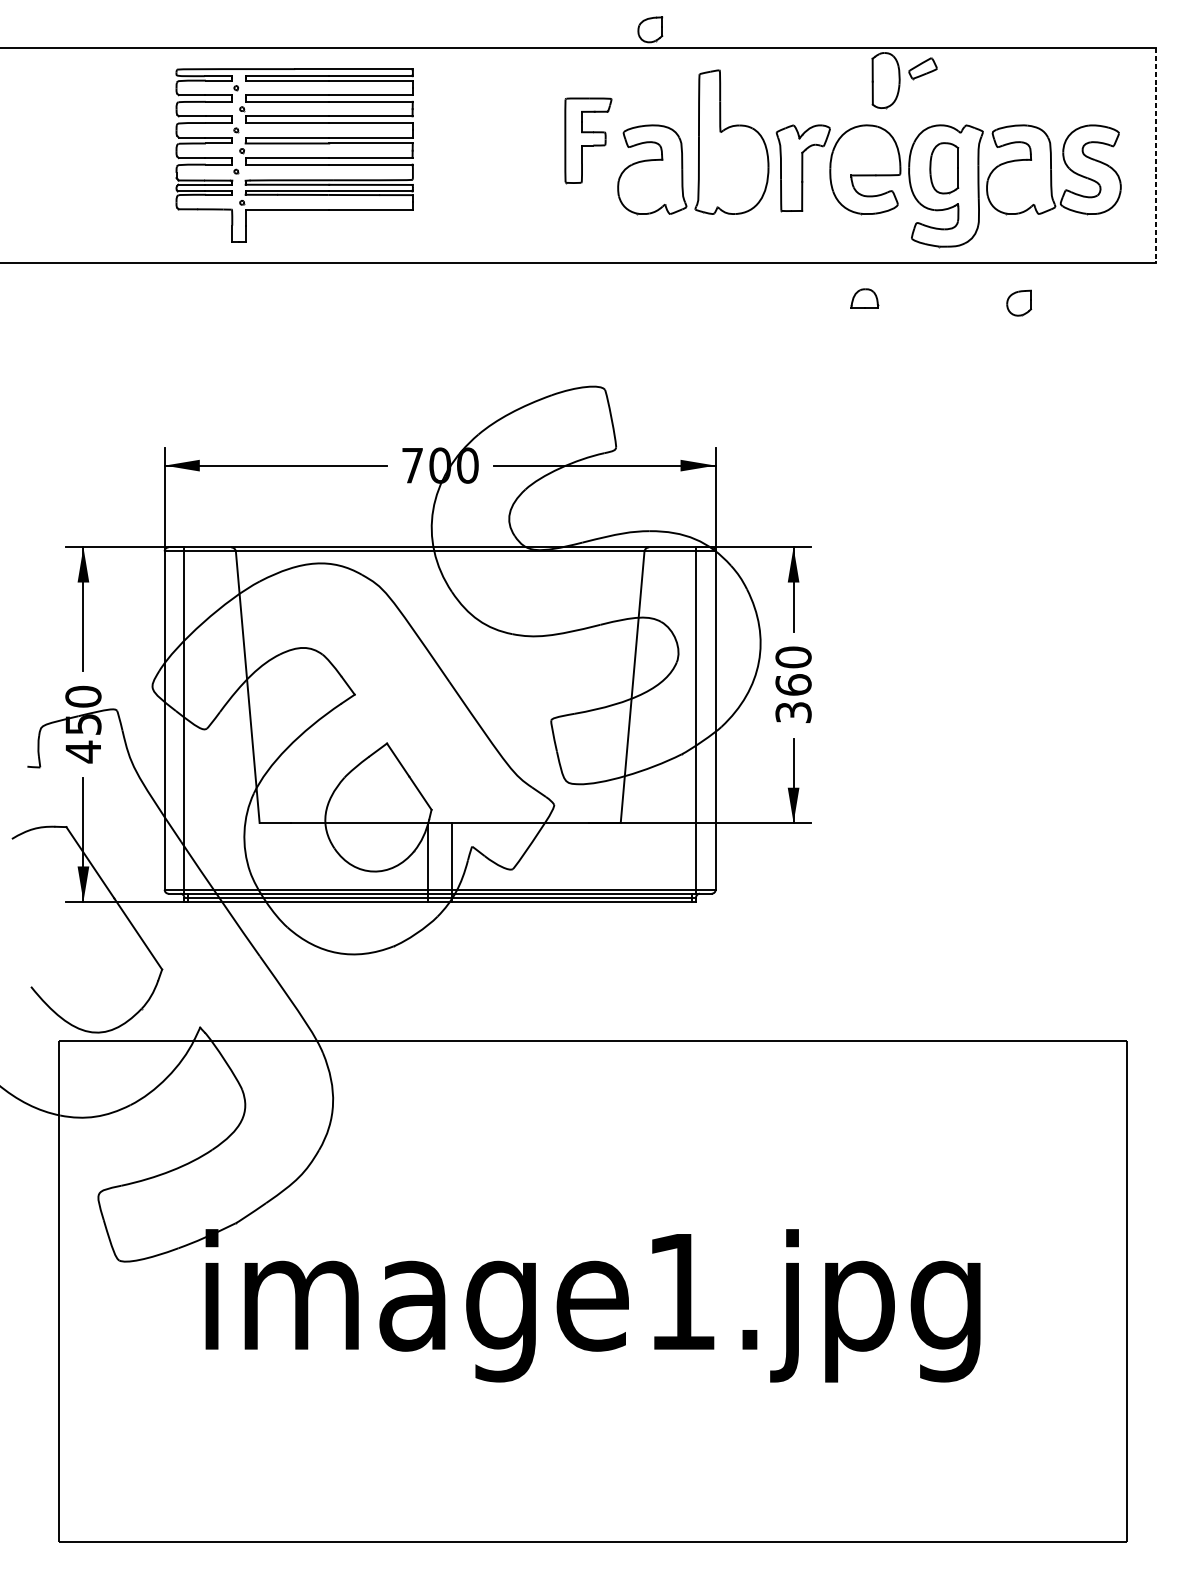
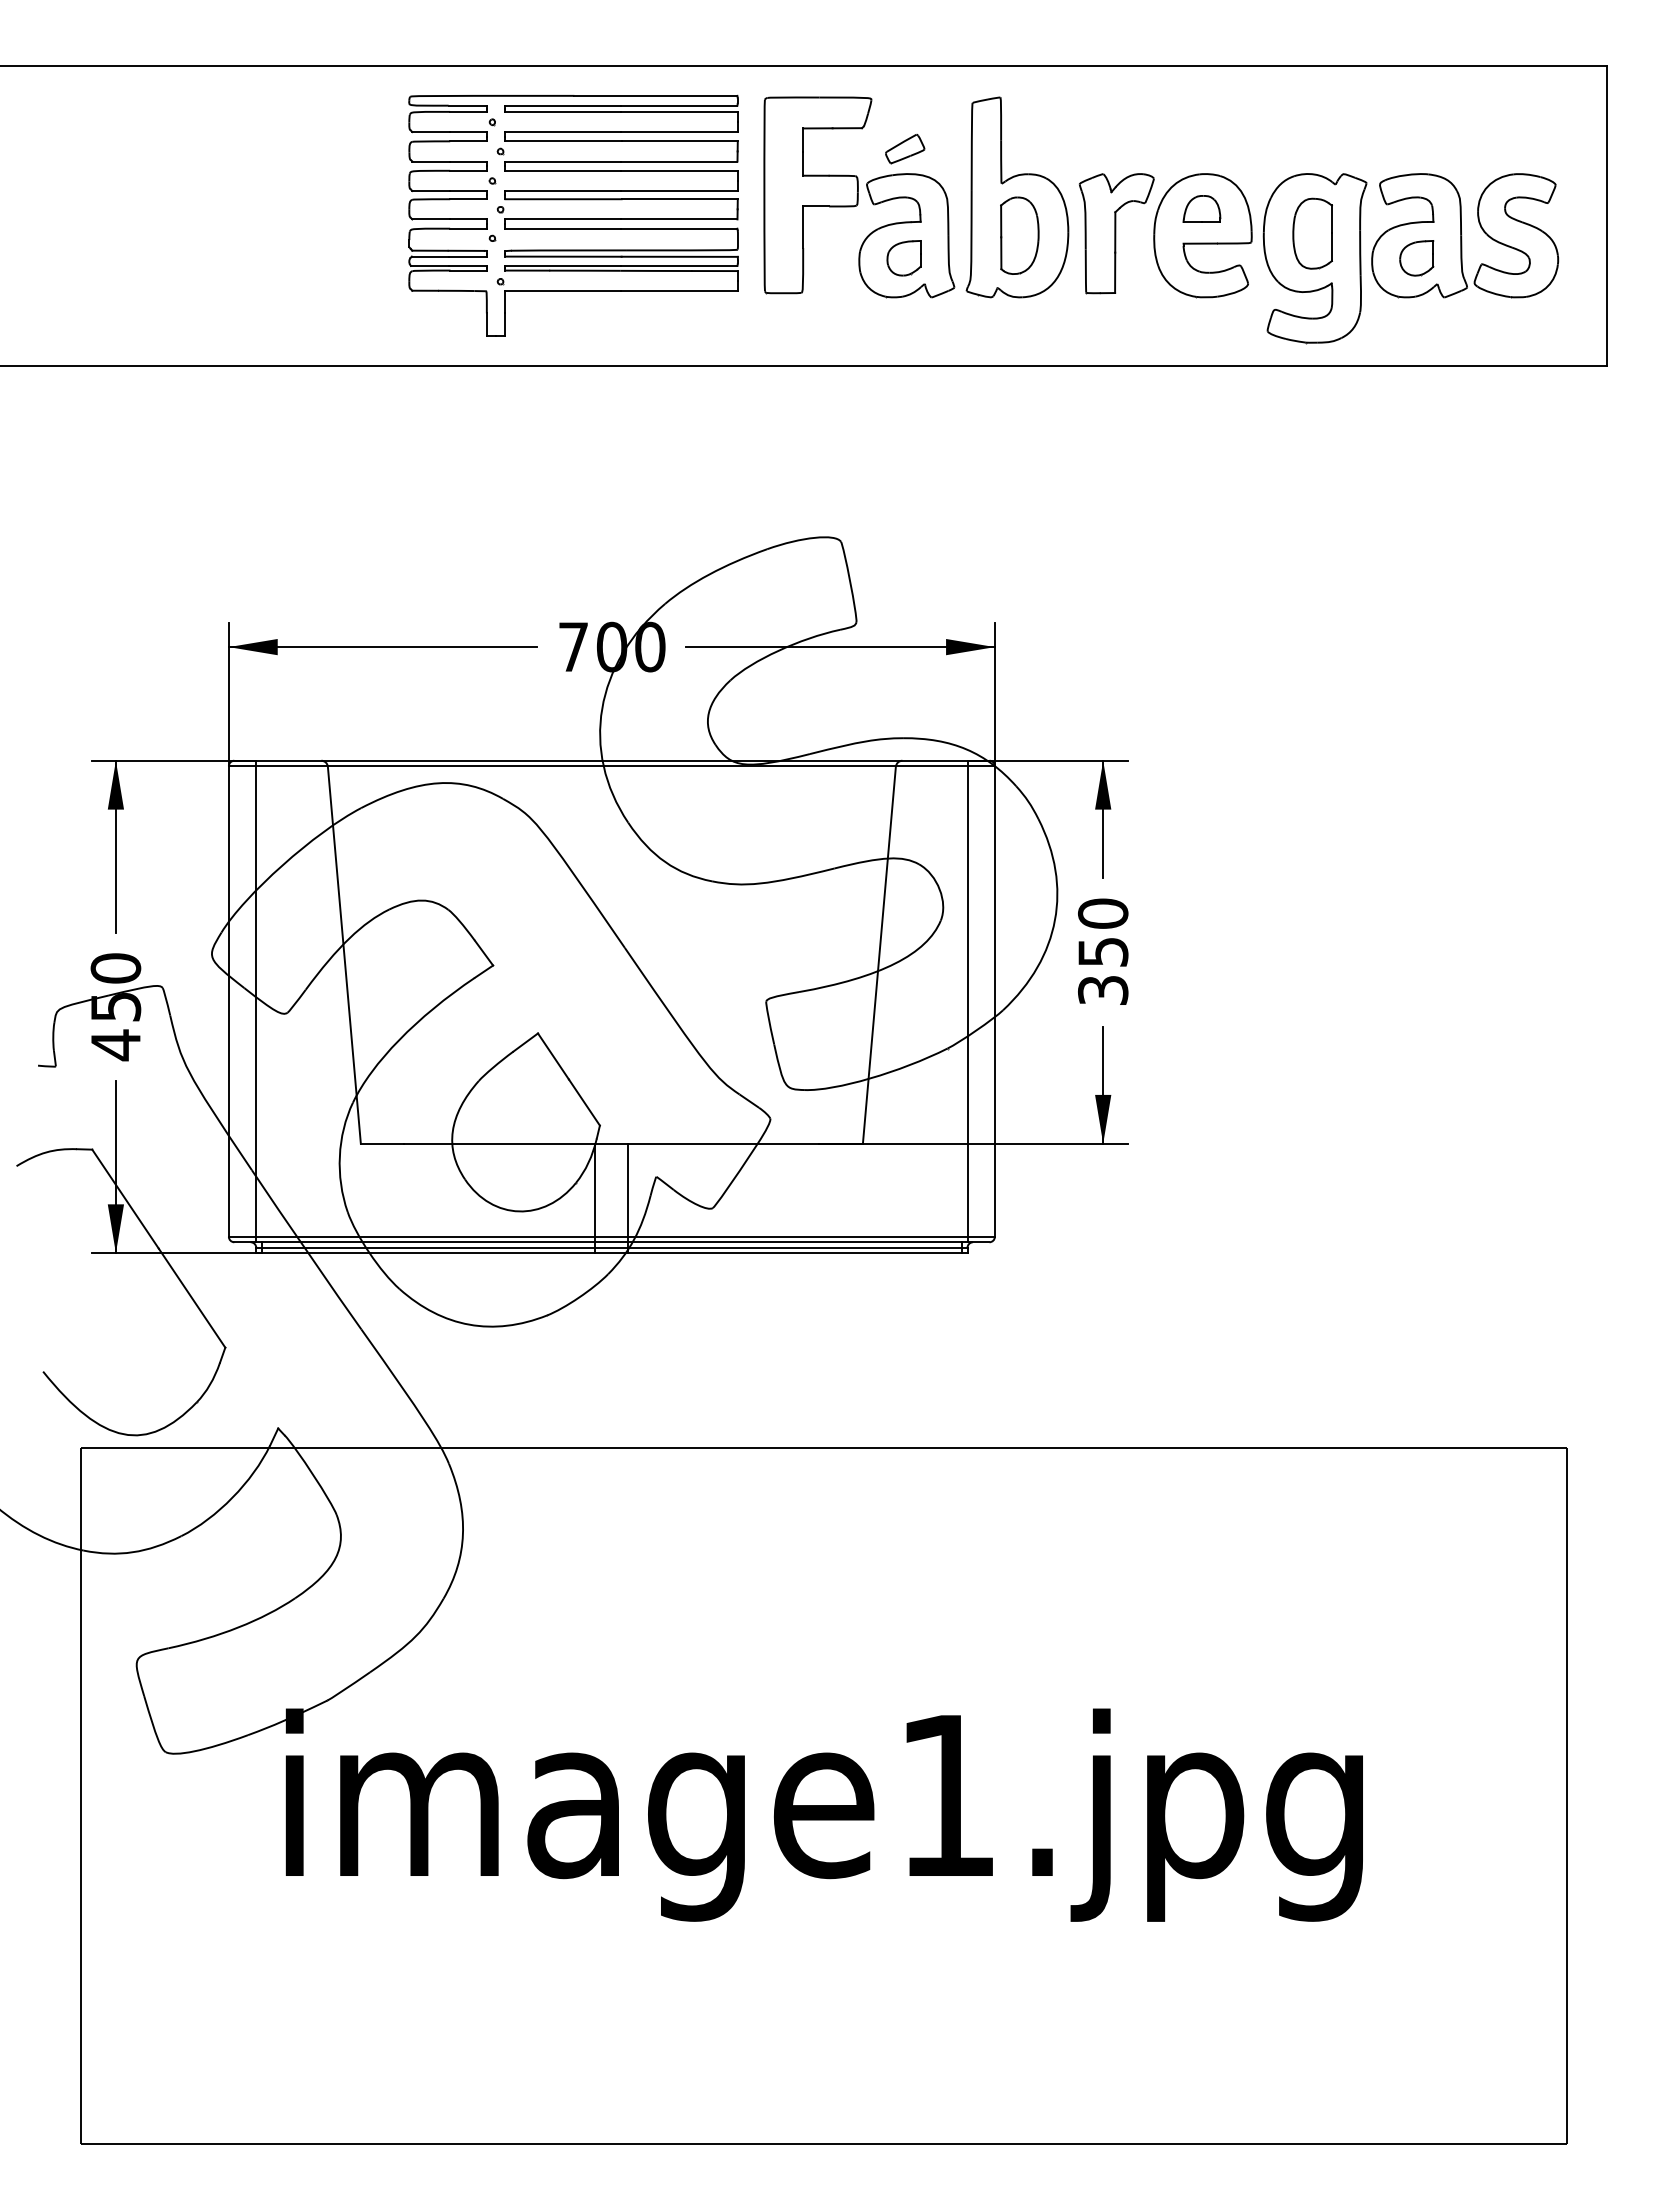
part: (649, 30) -> (903, 258), moved
part: (923, 68) -> (905, 149), moved
part: (885, 80) -> (1019, 235), moved
part: (588, 140) -> (817, 195), size x1.67
part: (294, 155) -> (573, 215), moved
line: (1156, 155) -> (1607, 215), dashed -> solid
part: (864, 298) -> (1201, 208), moved
part: (1018, 303) -> (1416, 258), moved
text: (793, 684) -> (1103, 951), 360 -> 350

